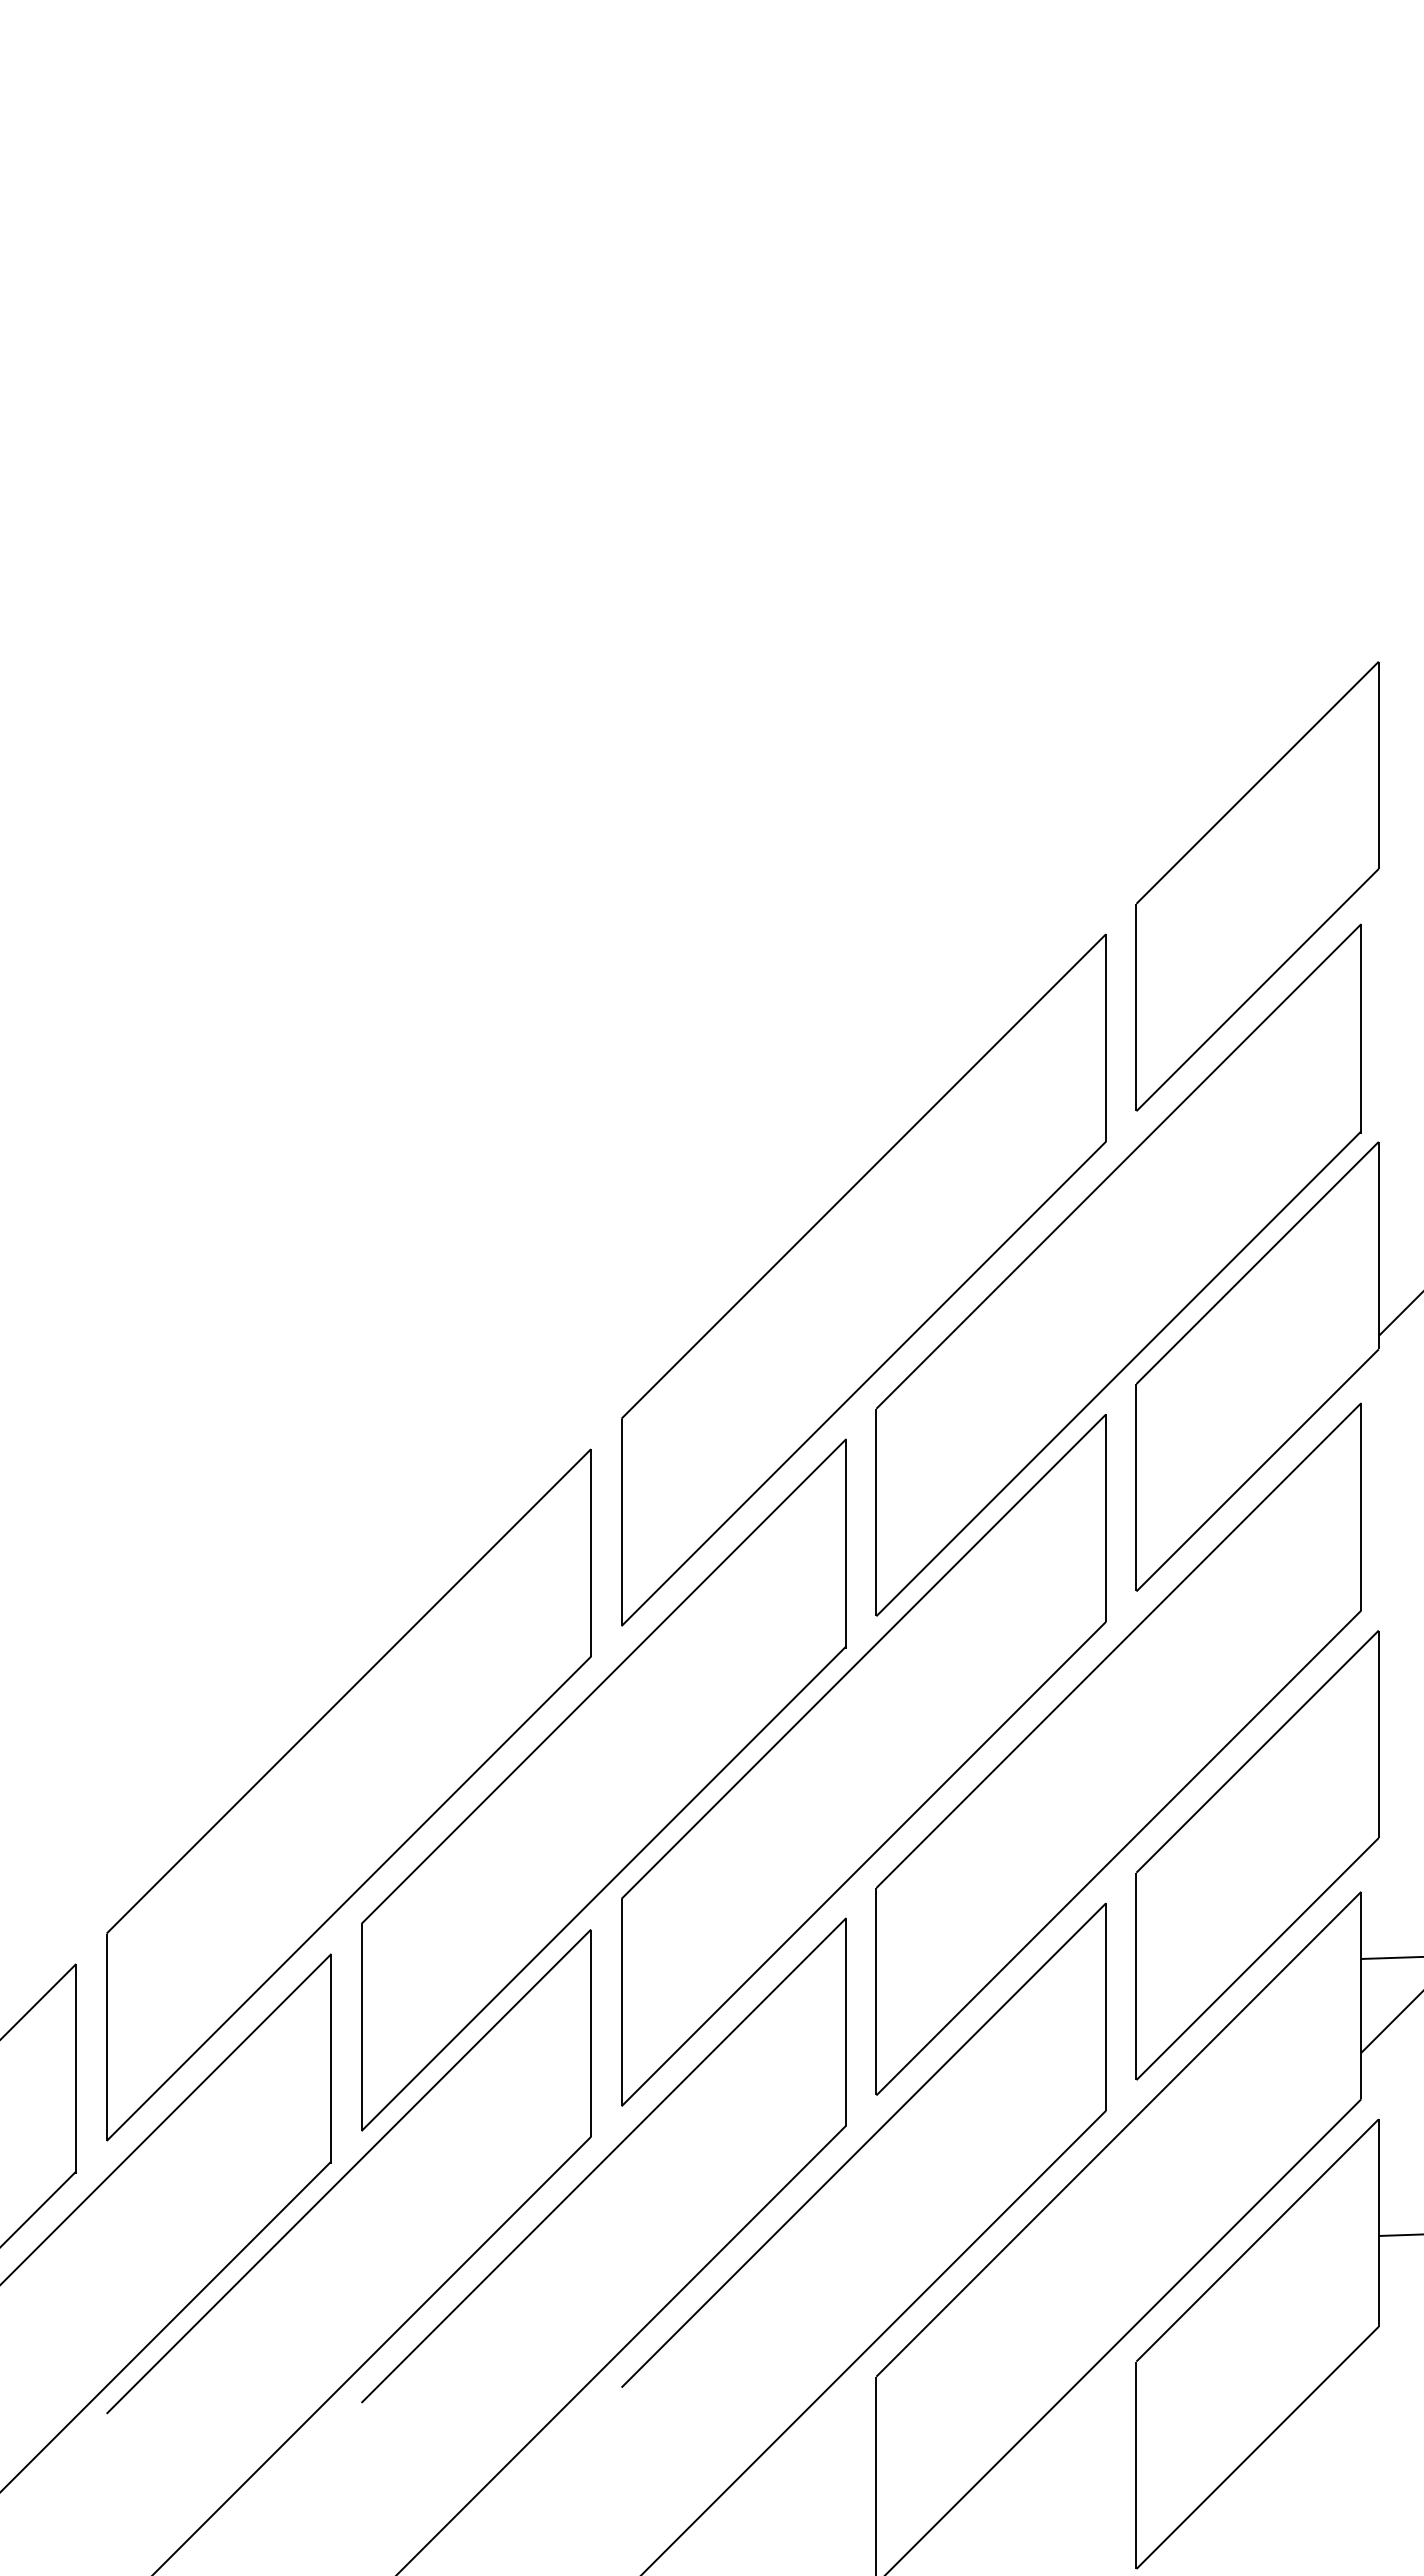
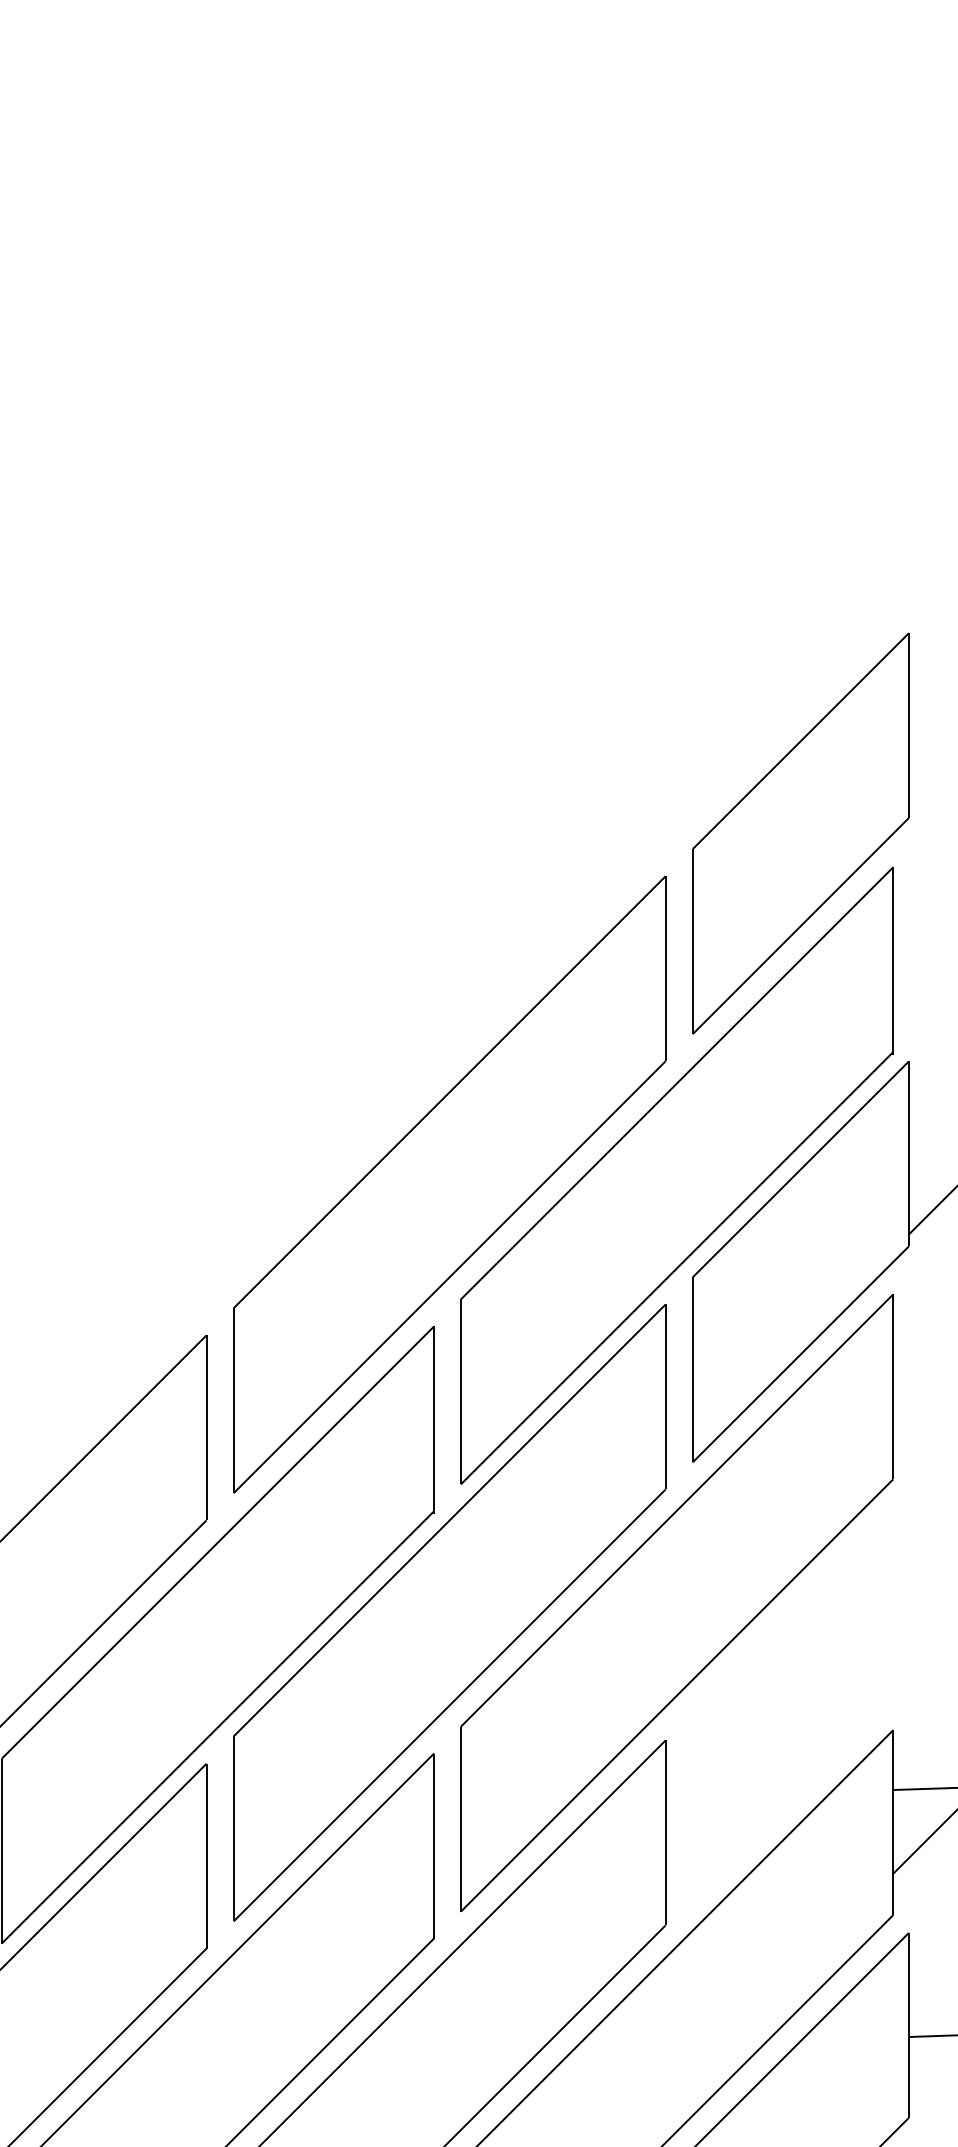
part: (1257, 1855) -> (800, 1697), removed

